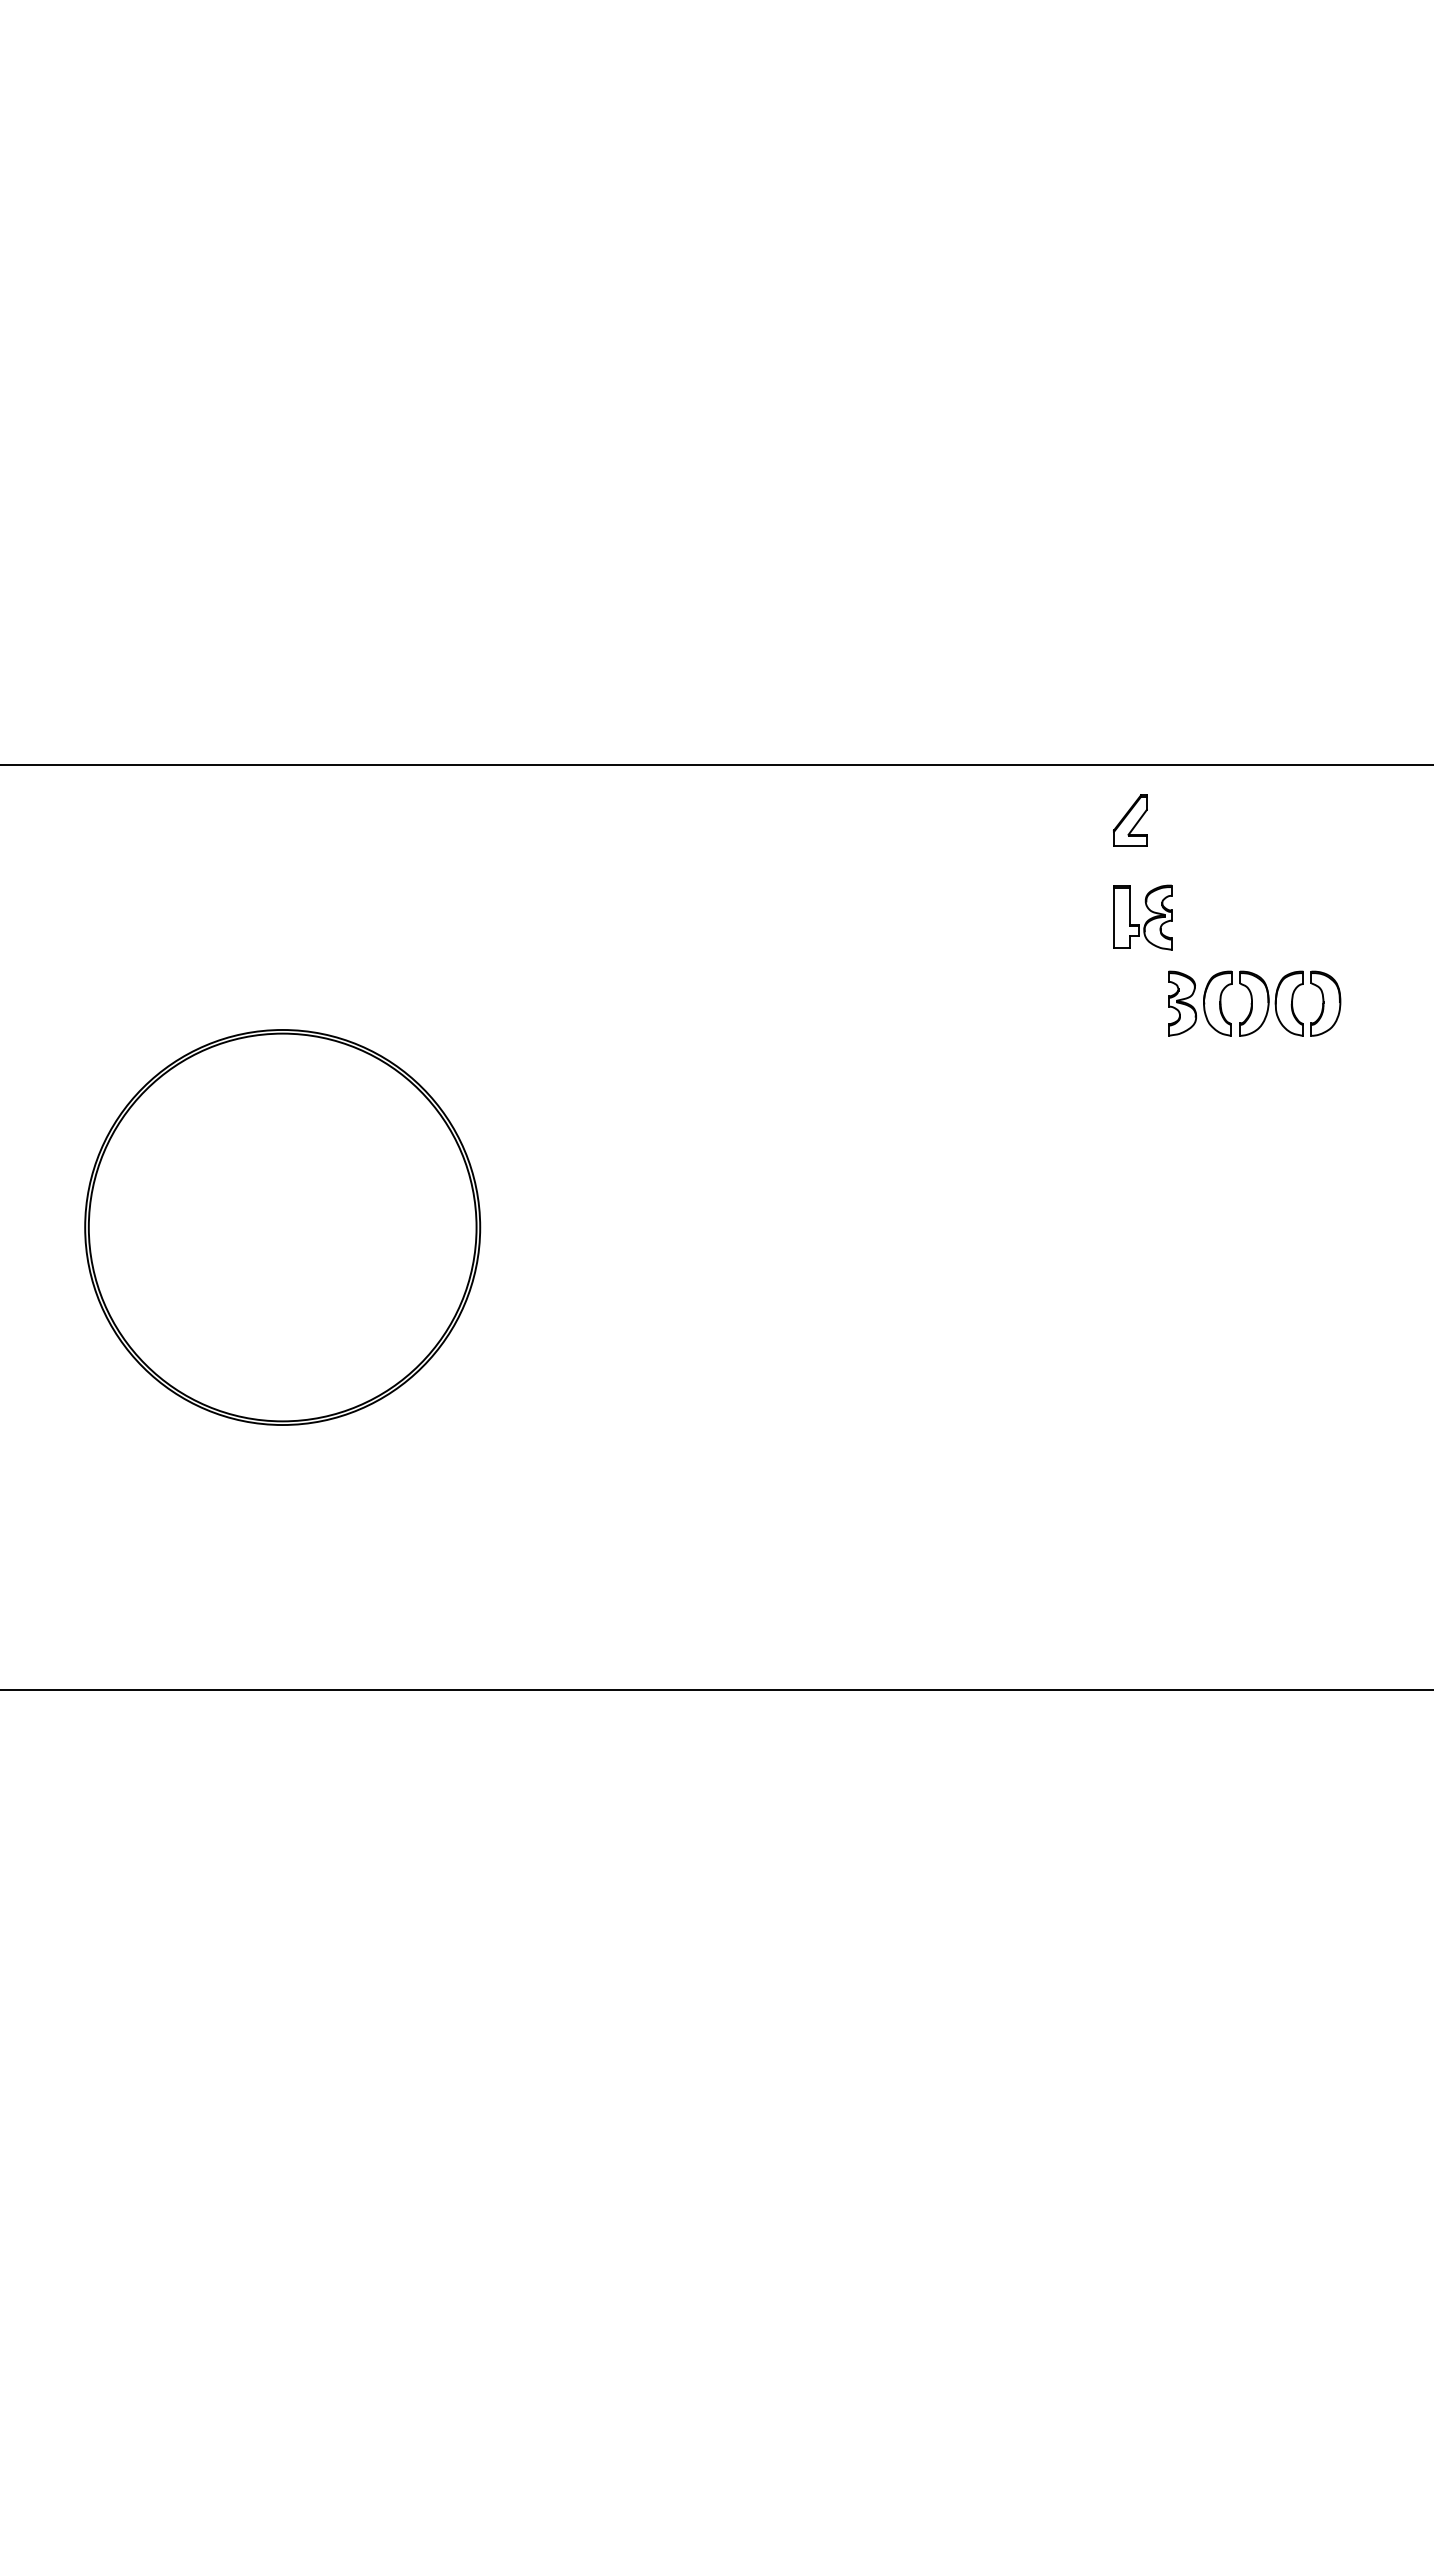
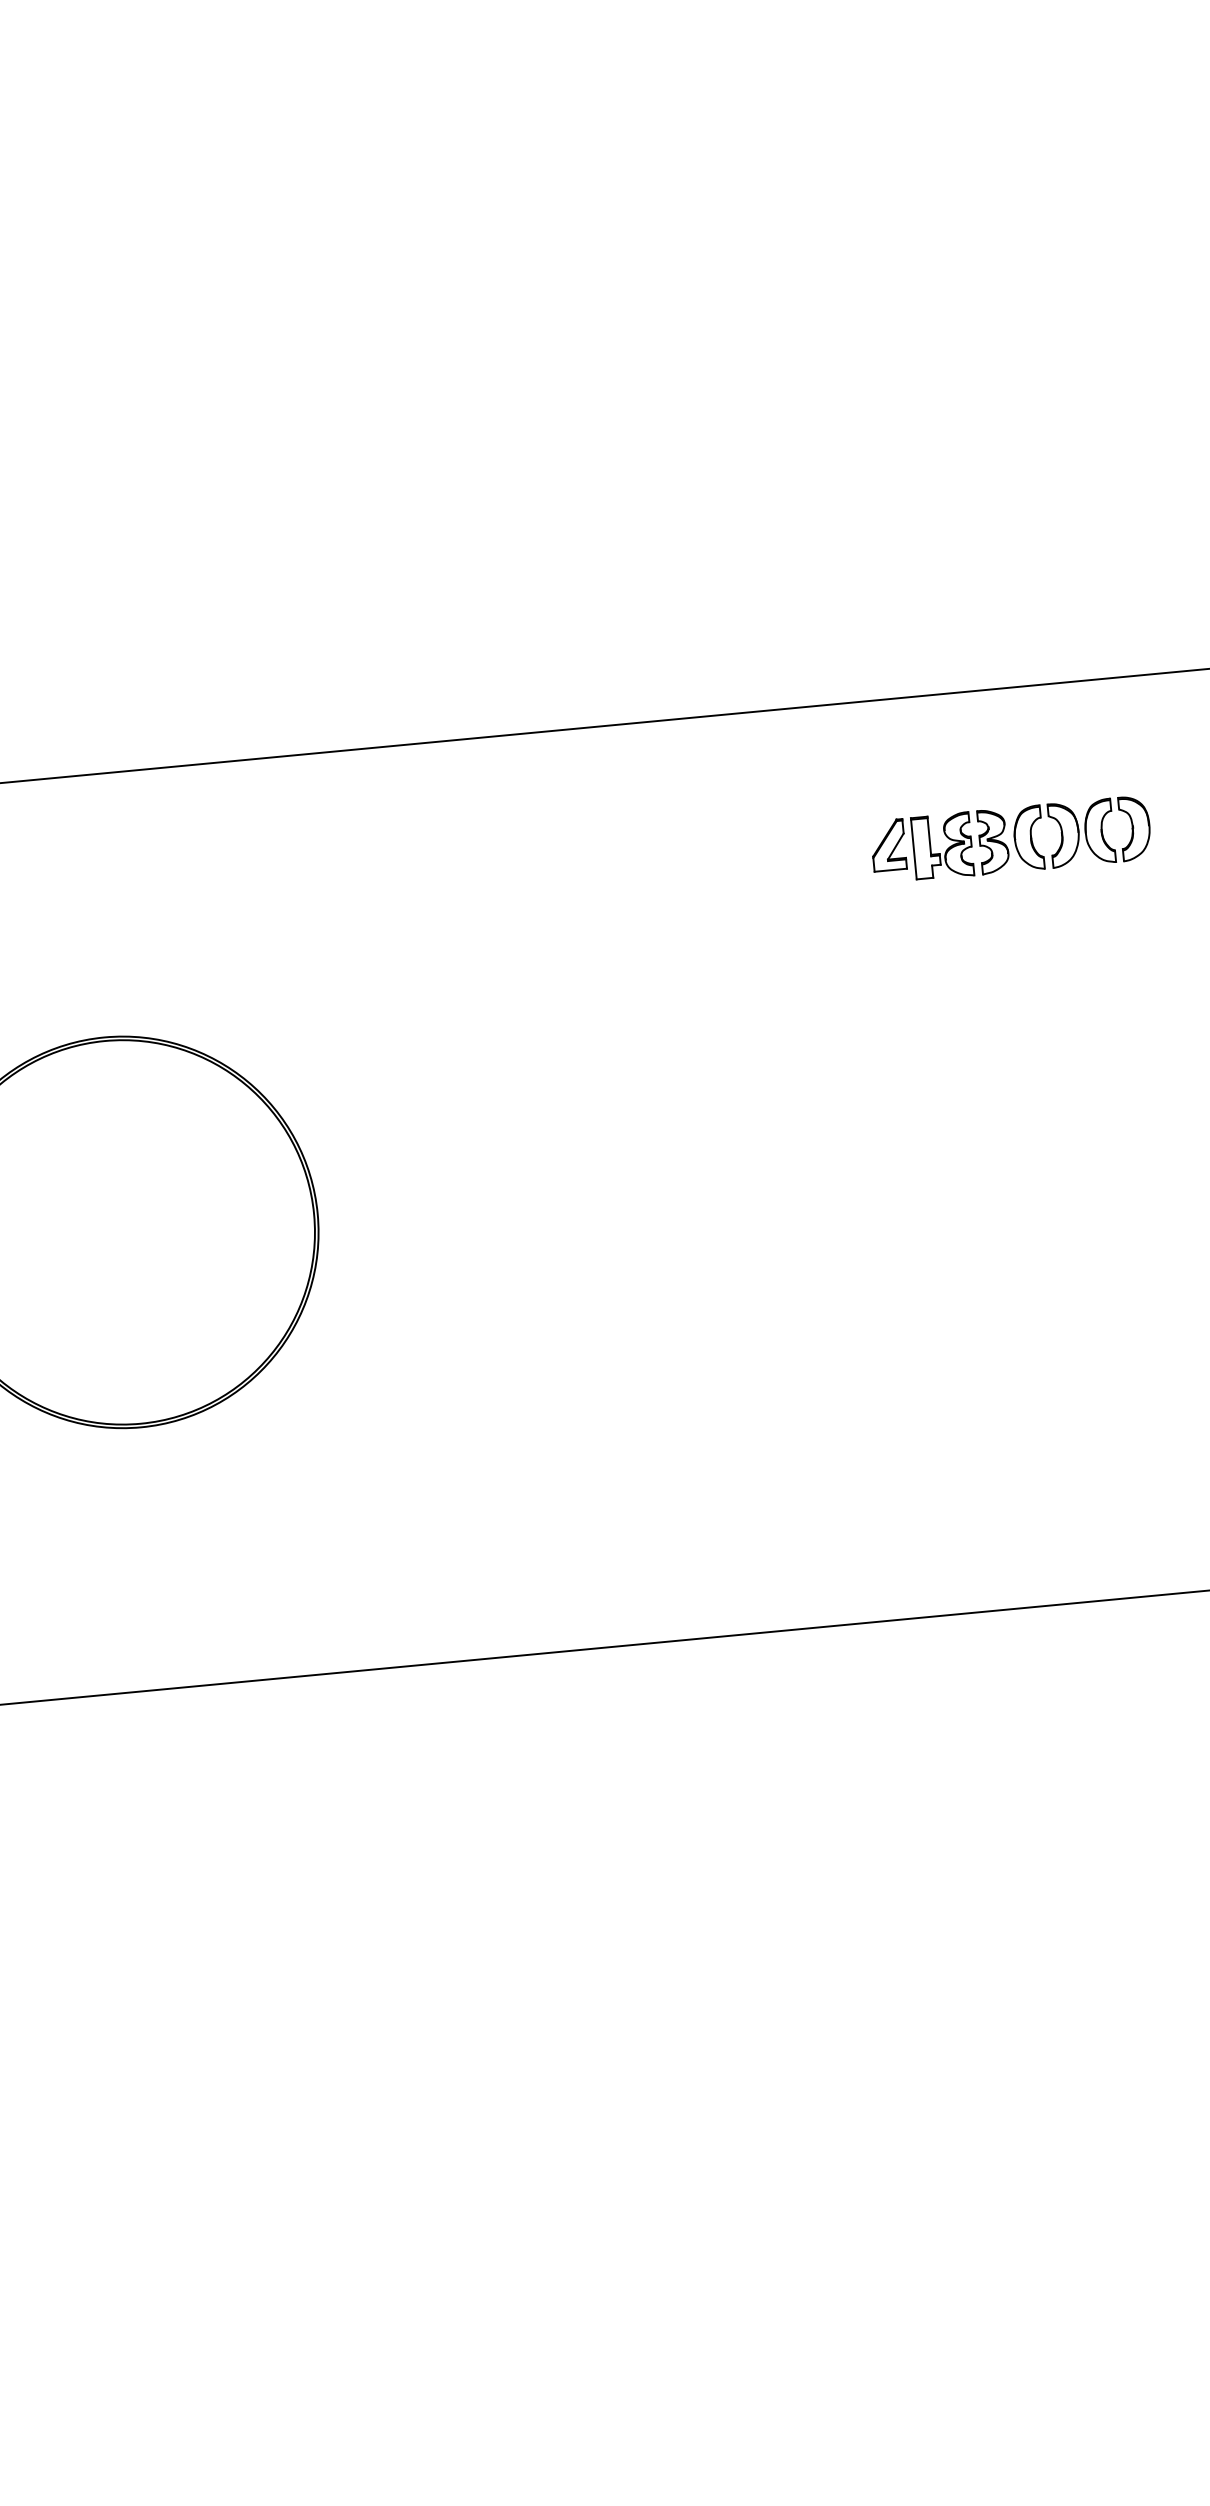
part: (1130, 820) -> (888, 845), moved
part: (1254, 1003) -> (1064, 834), moved

